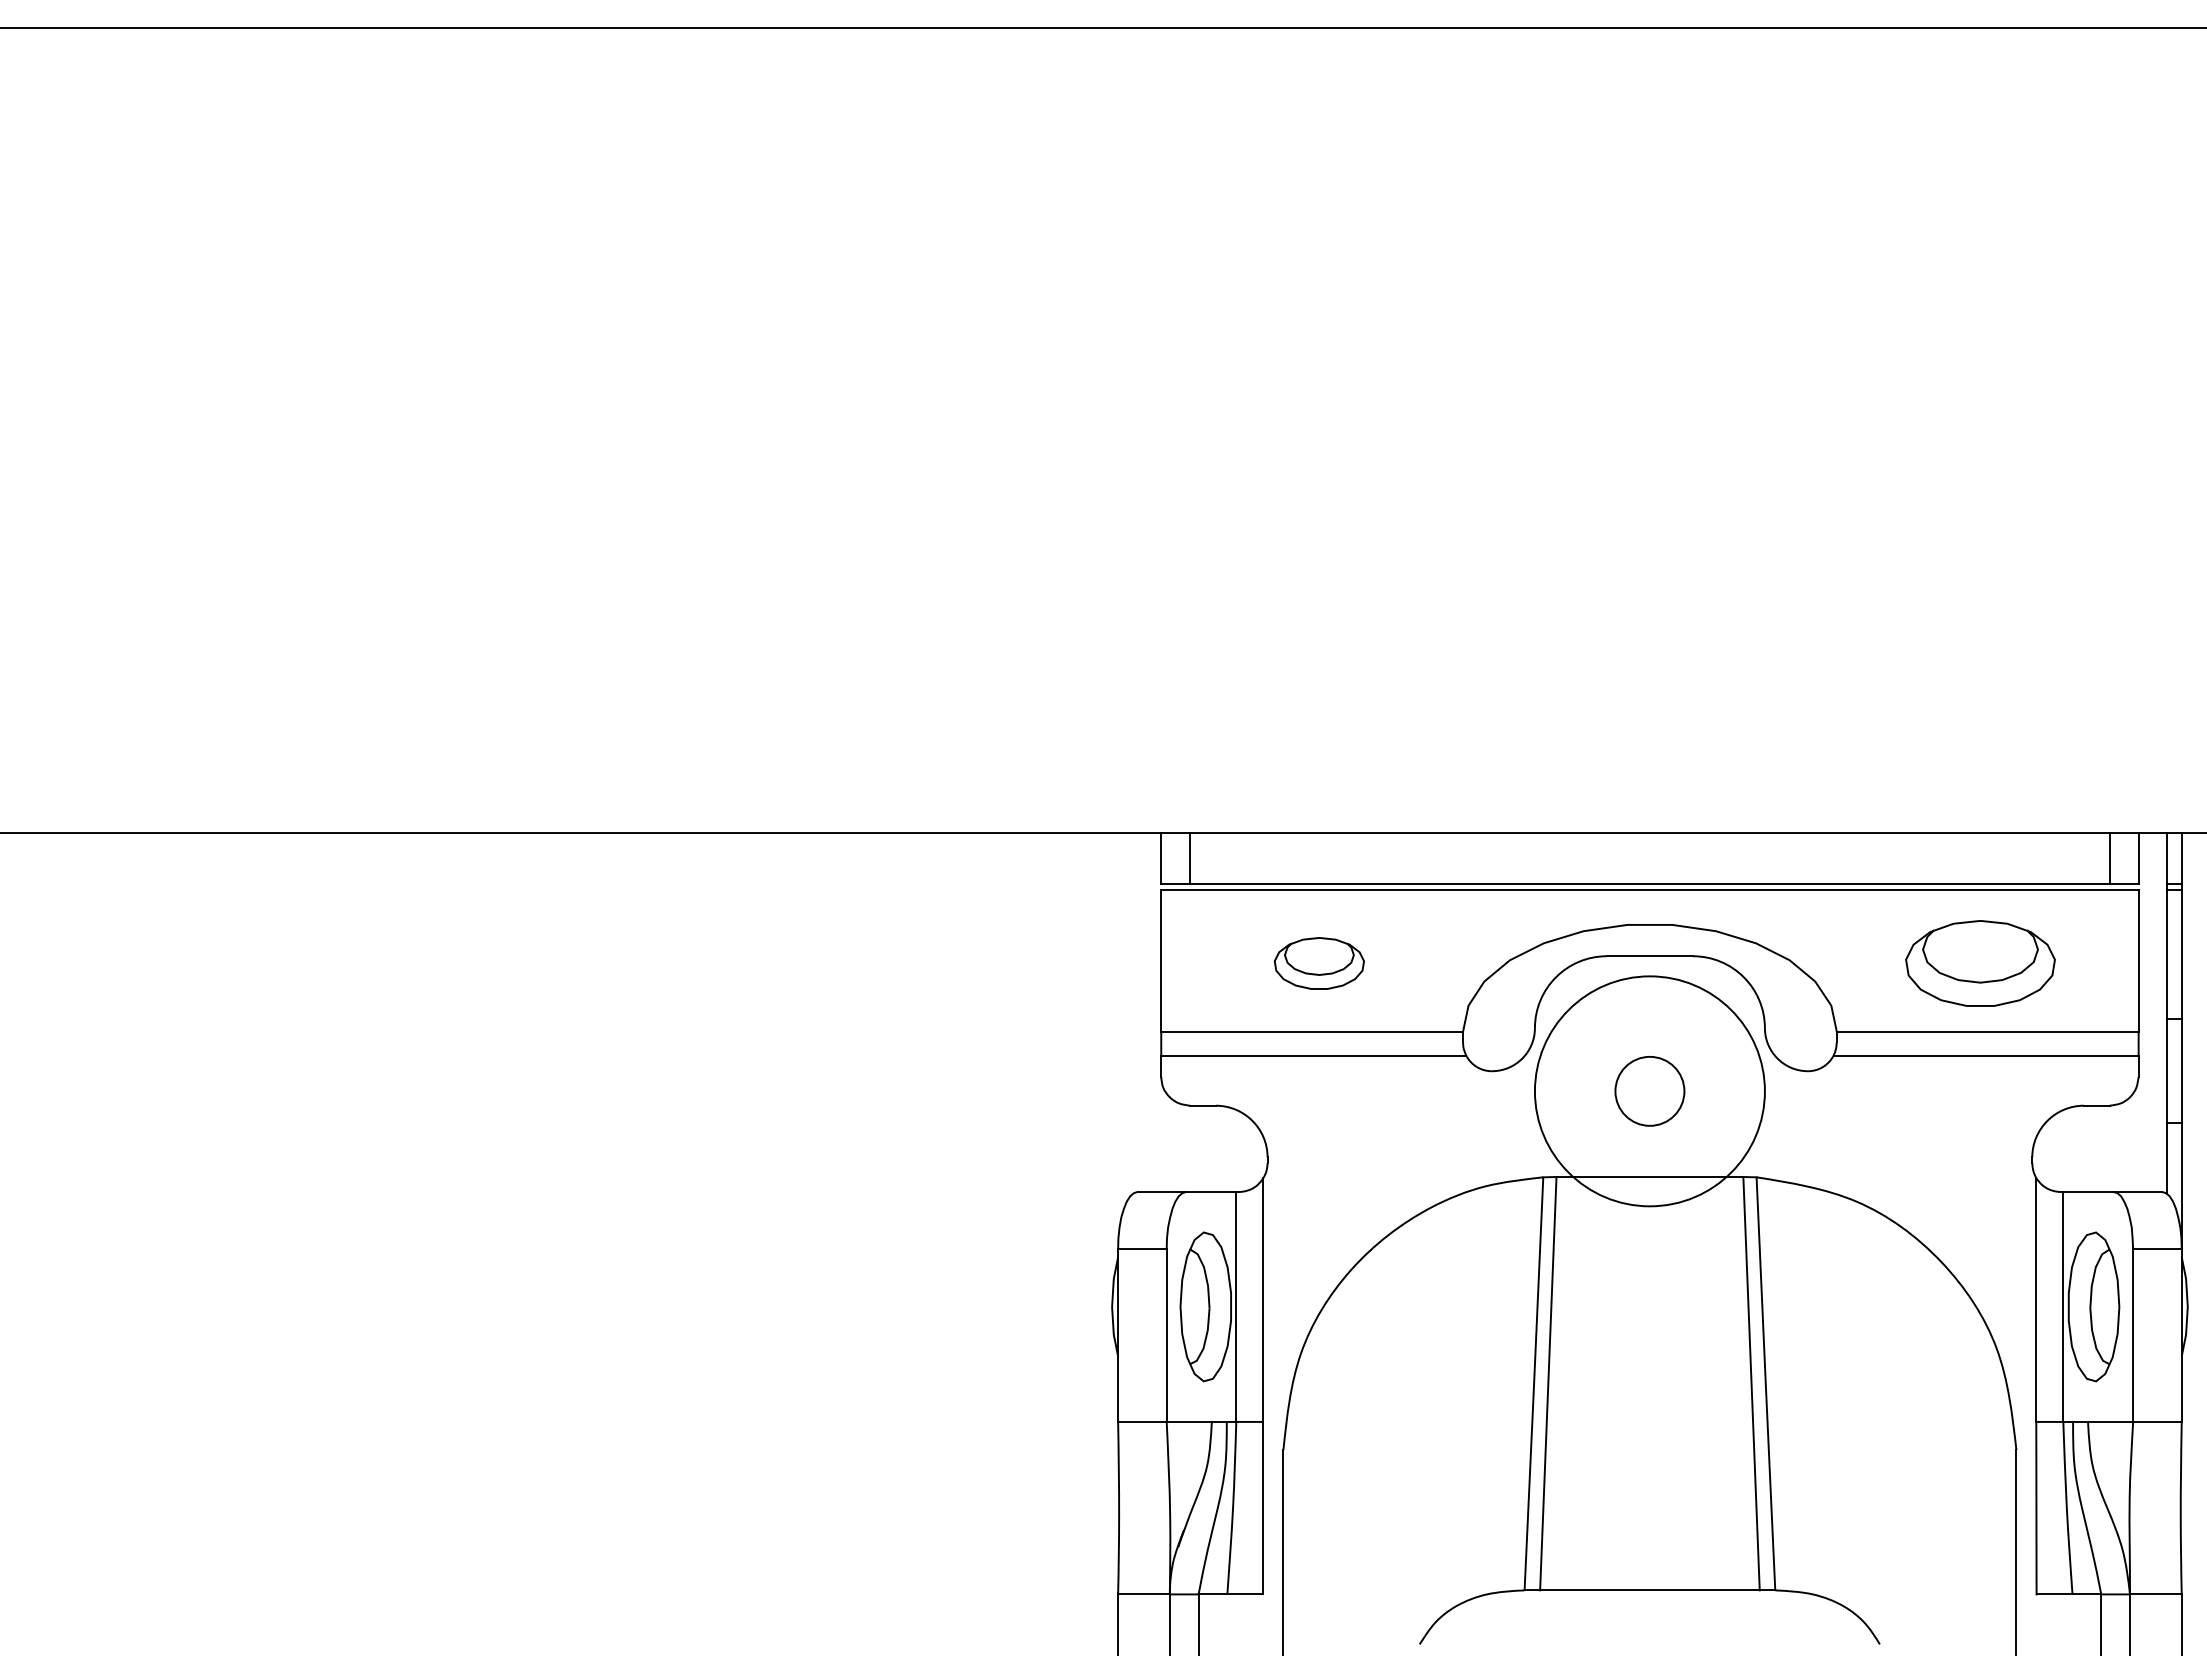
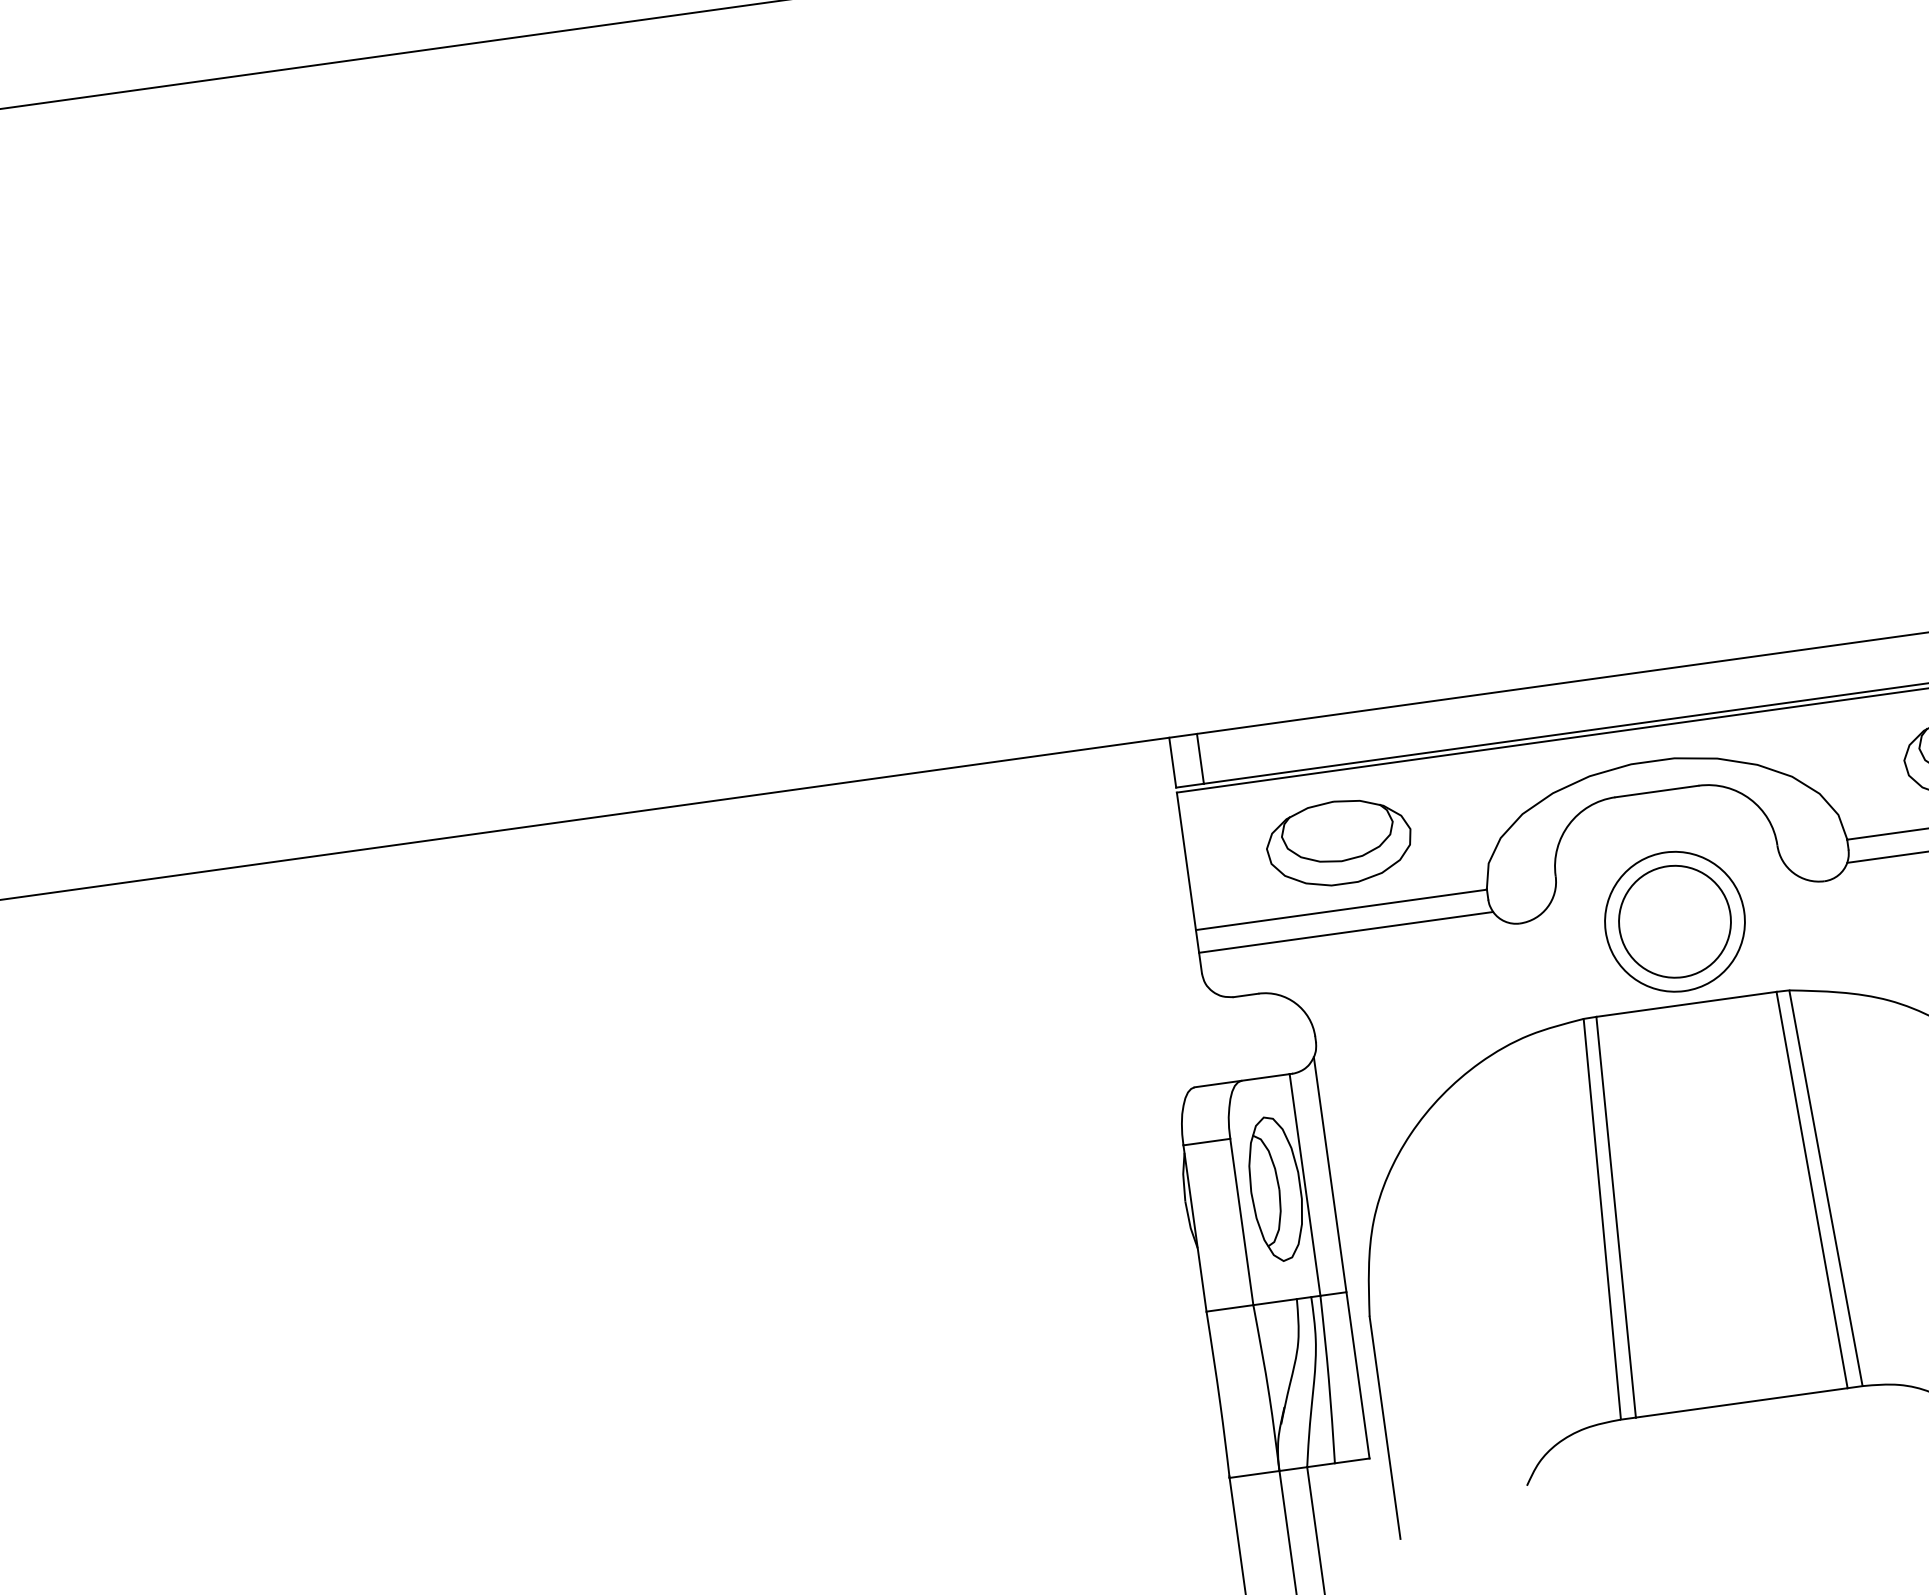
part: (1319, 963) -> (1339, 842), size x1.67
circle: (1649, 1090) -> (1674, 921), size x1.67
circle: (1649, 1091) -> (1674, 921), size x0.62

